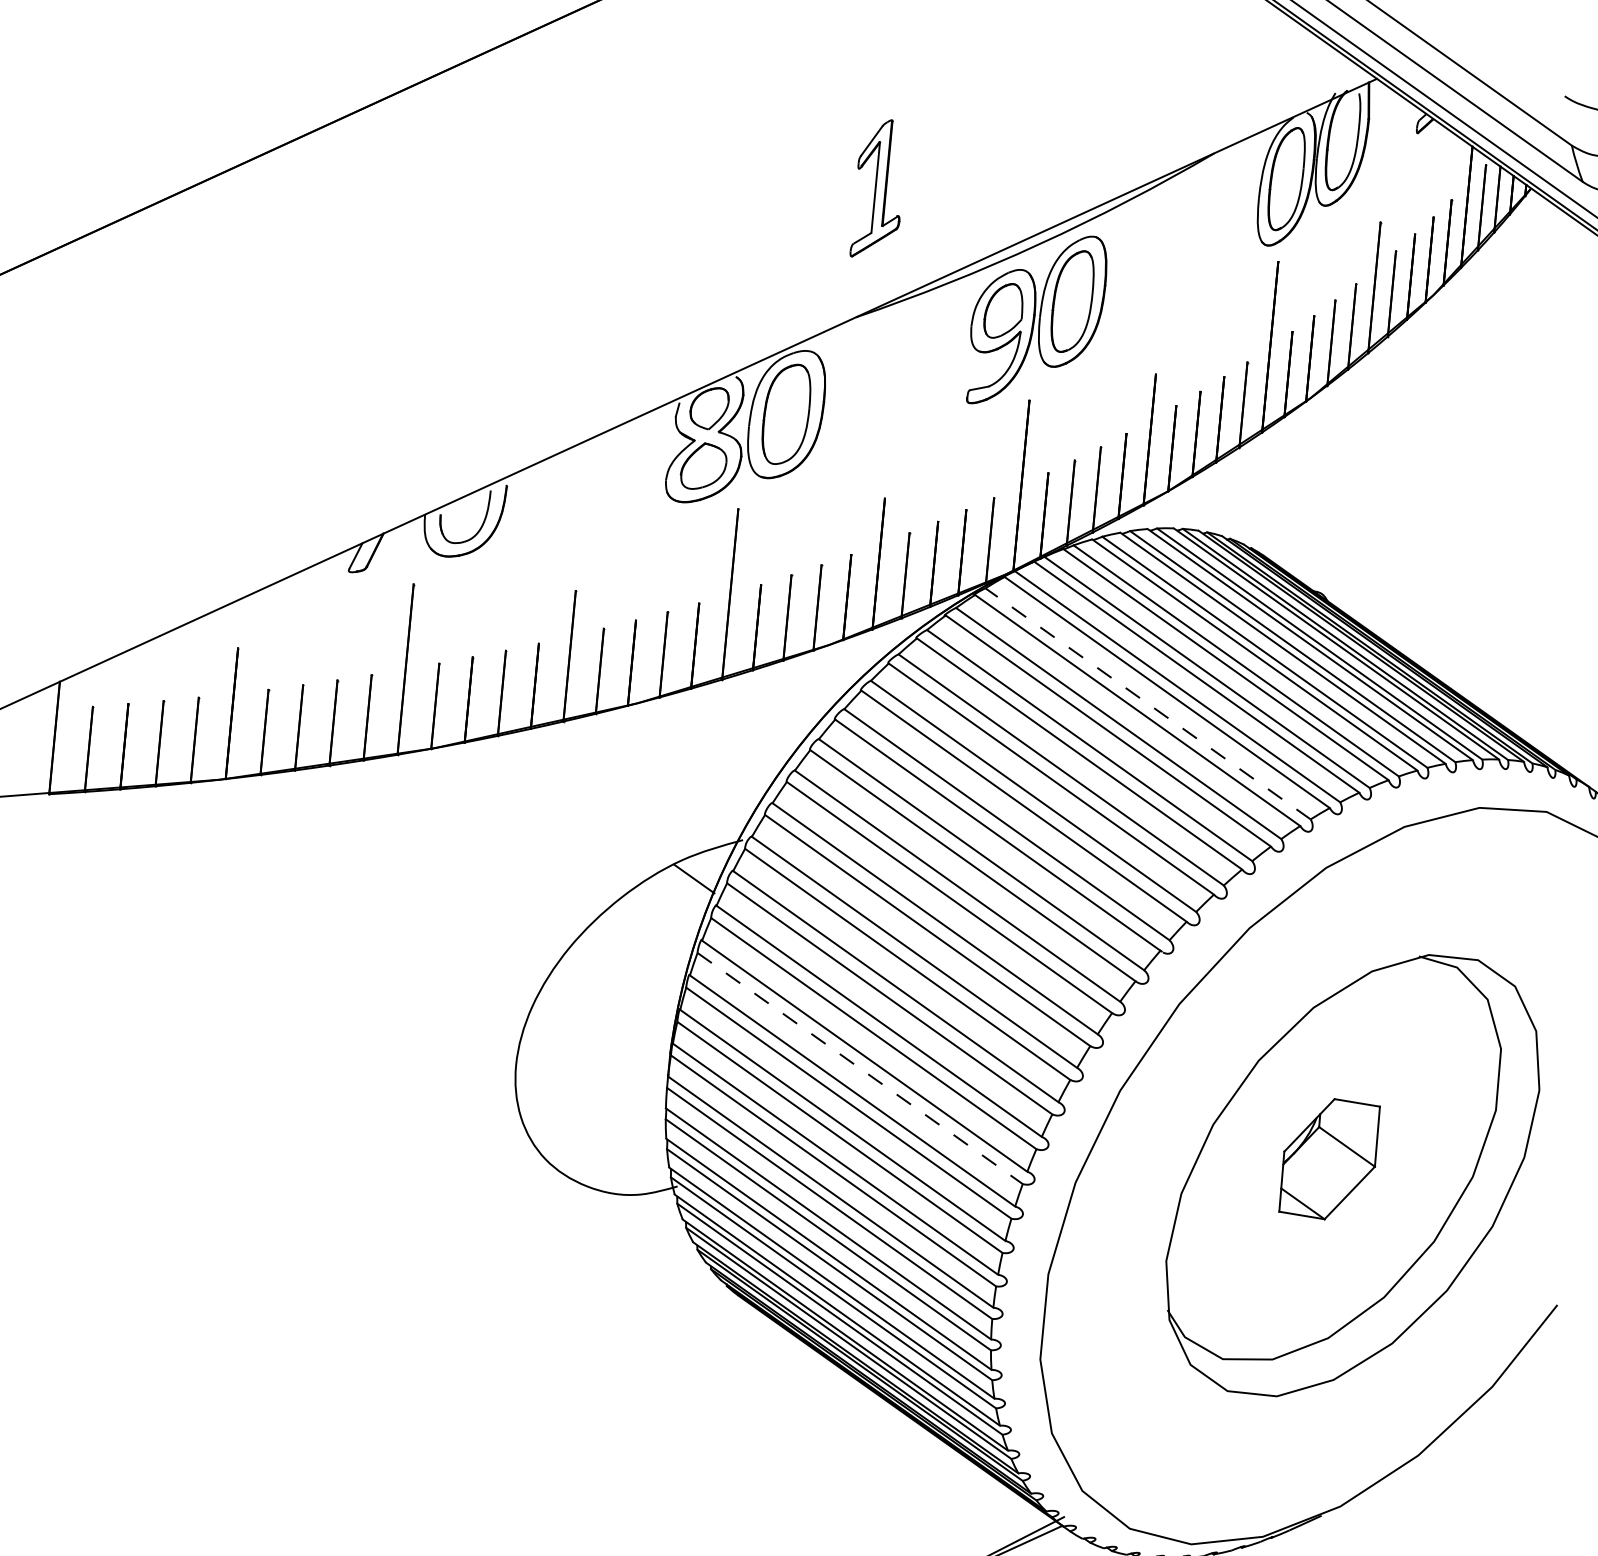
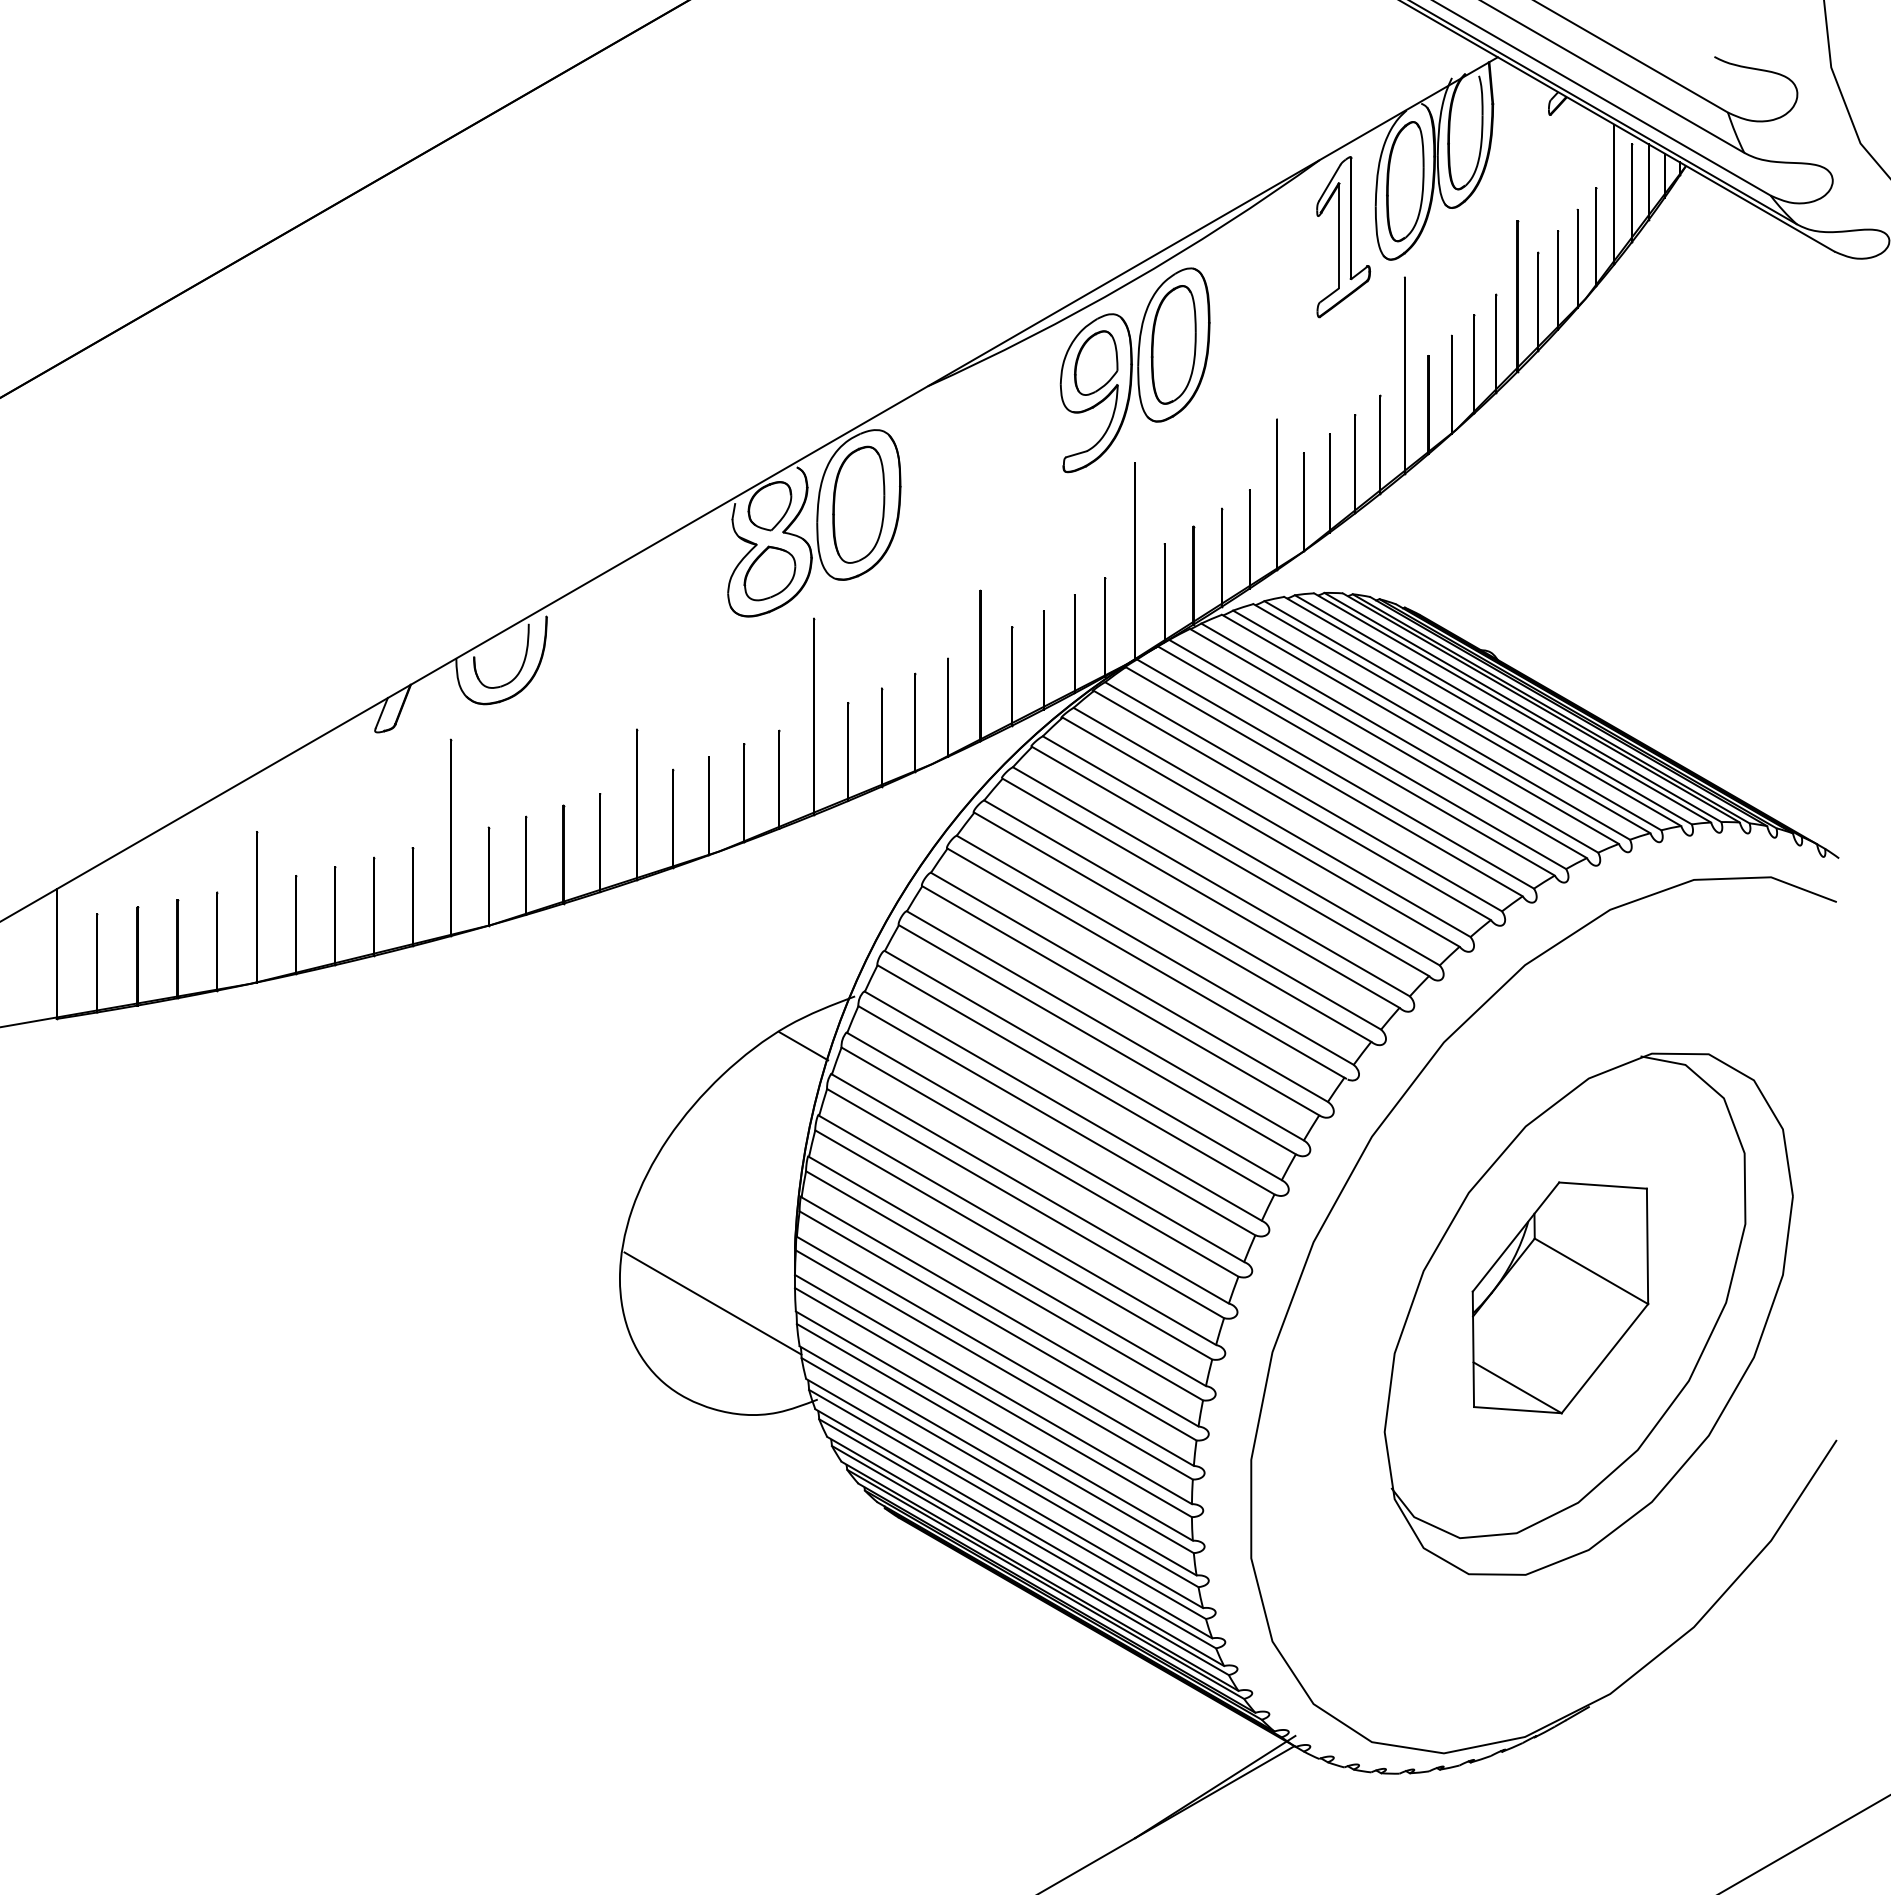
part: (879, 189) -> (1343, 237), moved
line: (1148, 703) -> (1303, 796), dashed -> solid
line: (860, 1069) -> (1014, 1245), dashed -> solid
line: (594, 1094) -> (712, 1303), added
part: (1329, 1158) -> (1560, 1297), size x1.67

